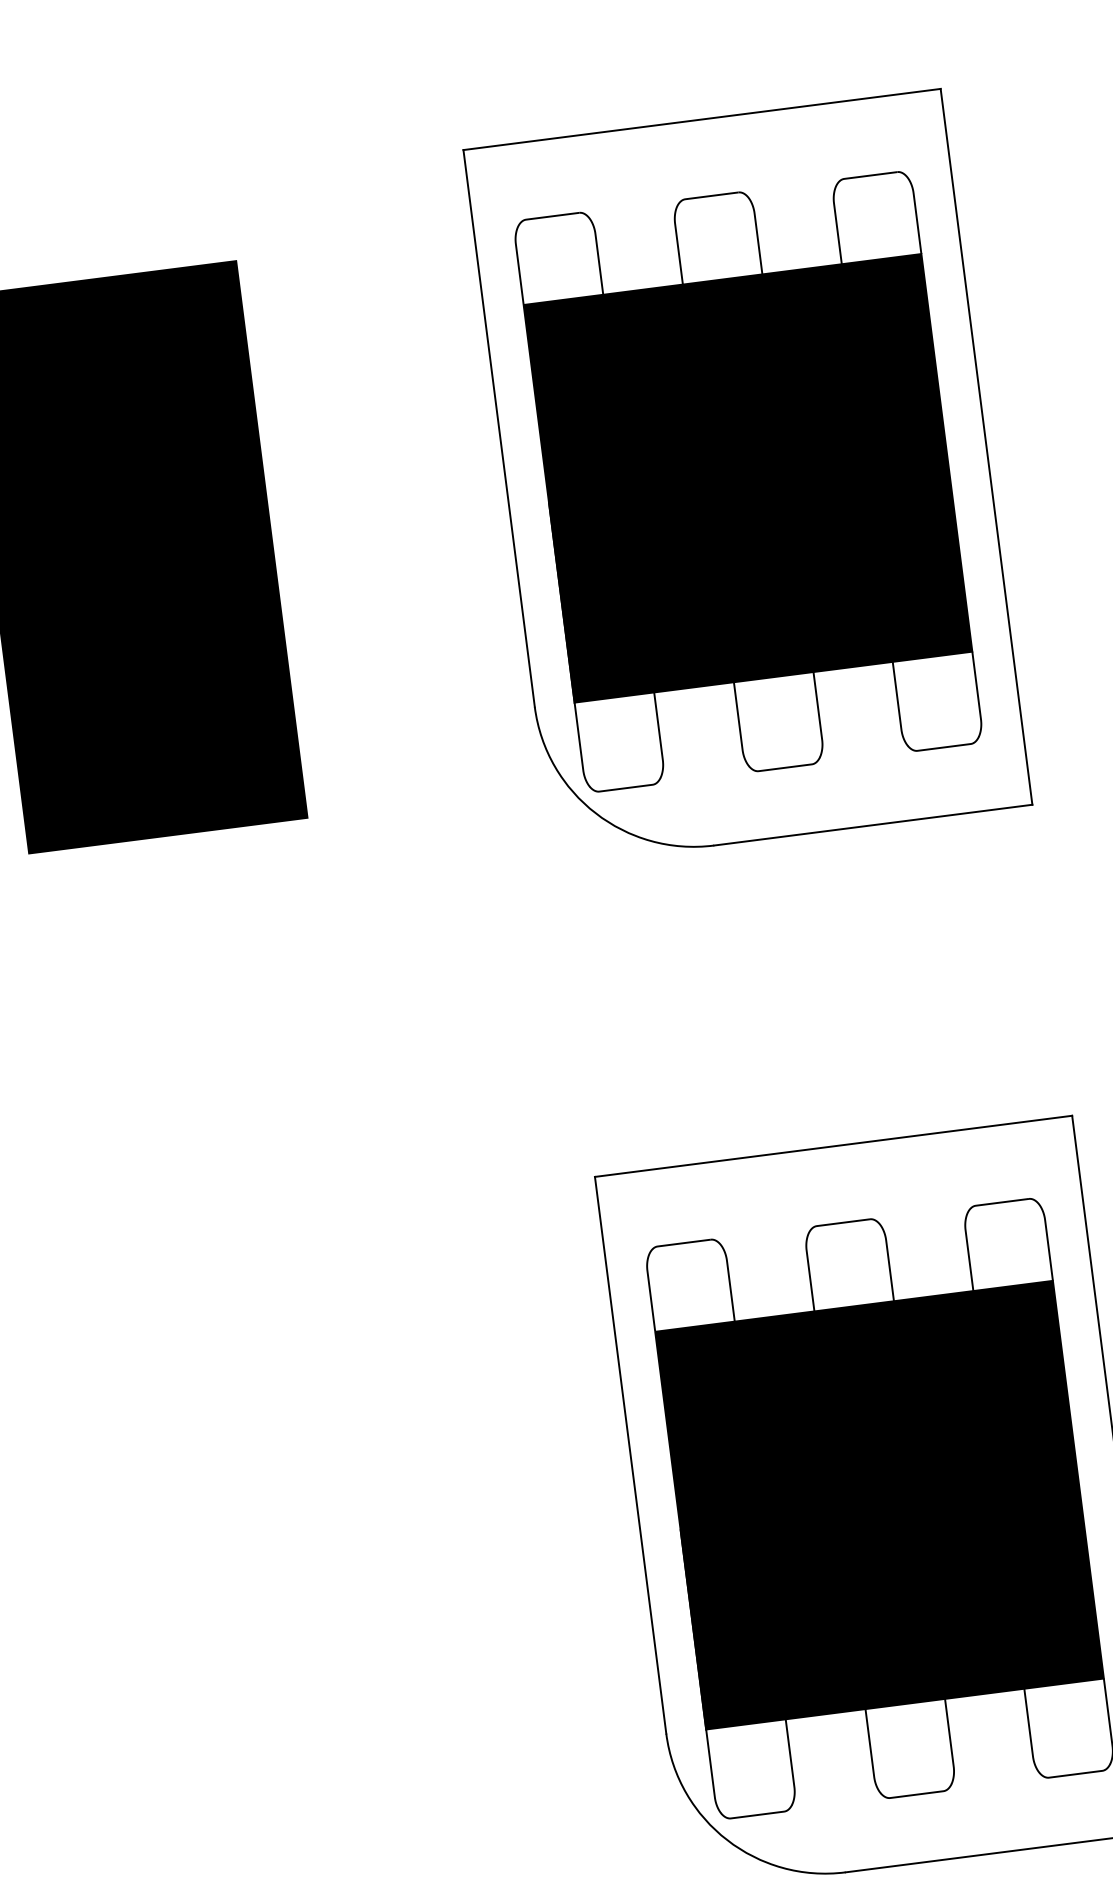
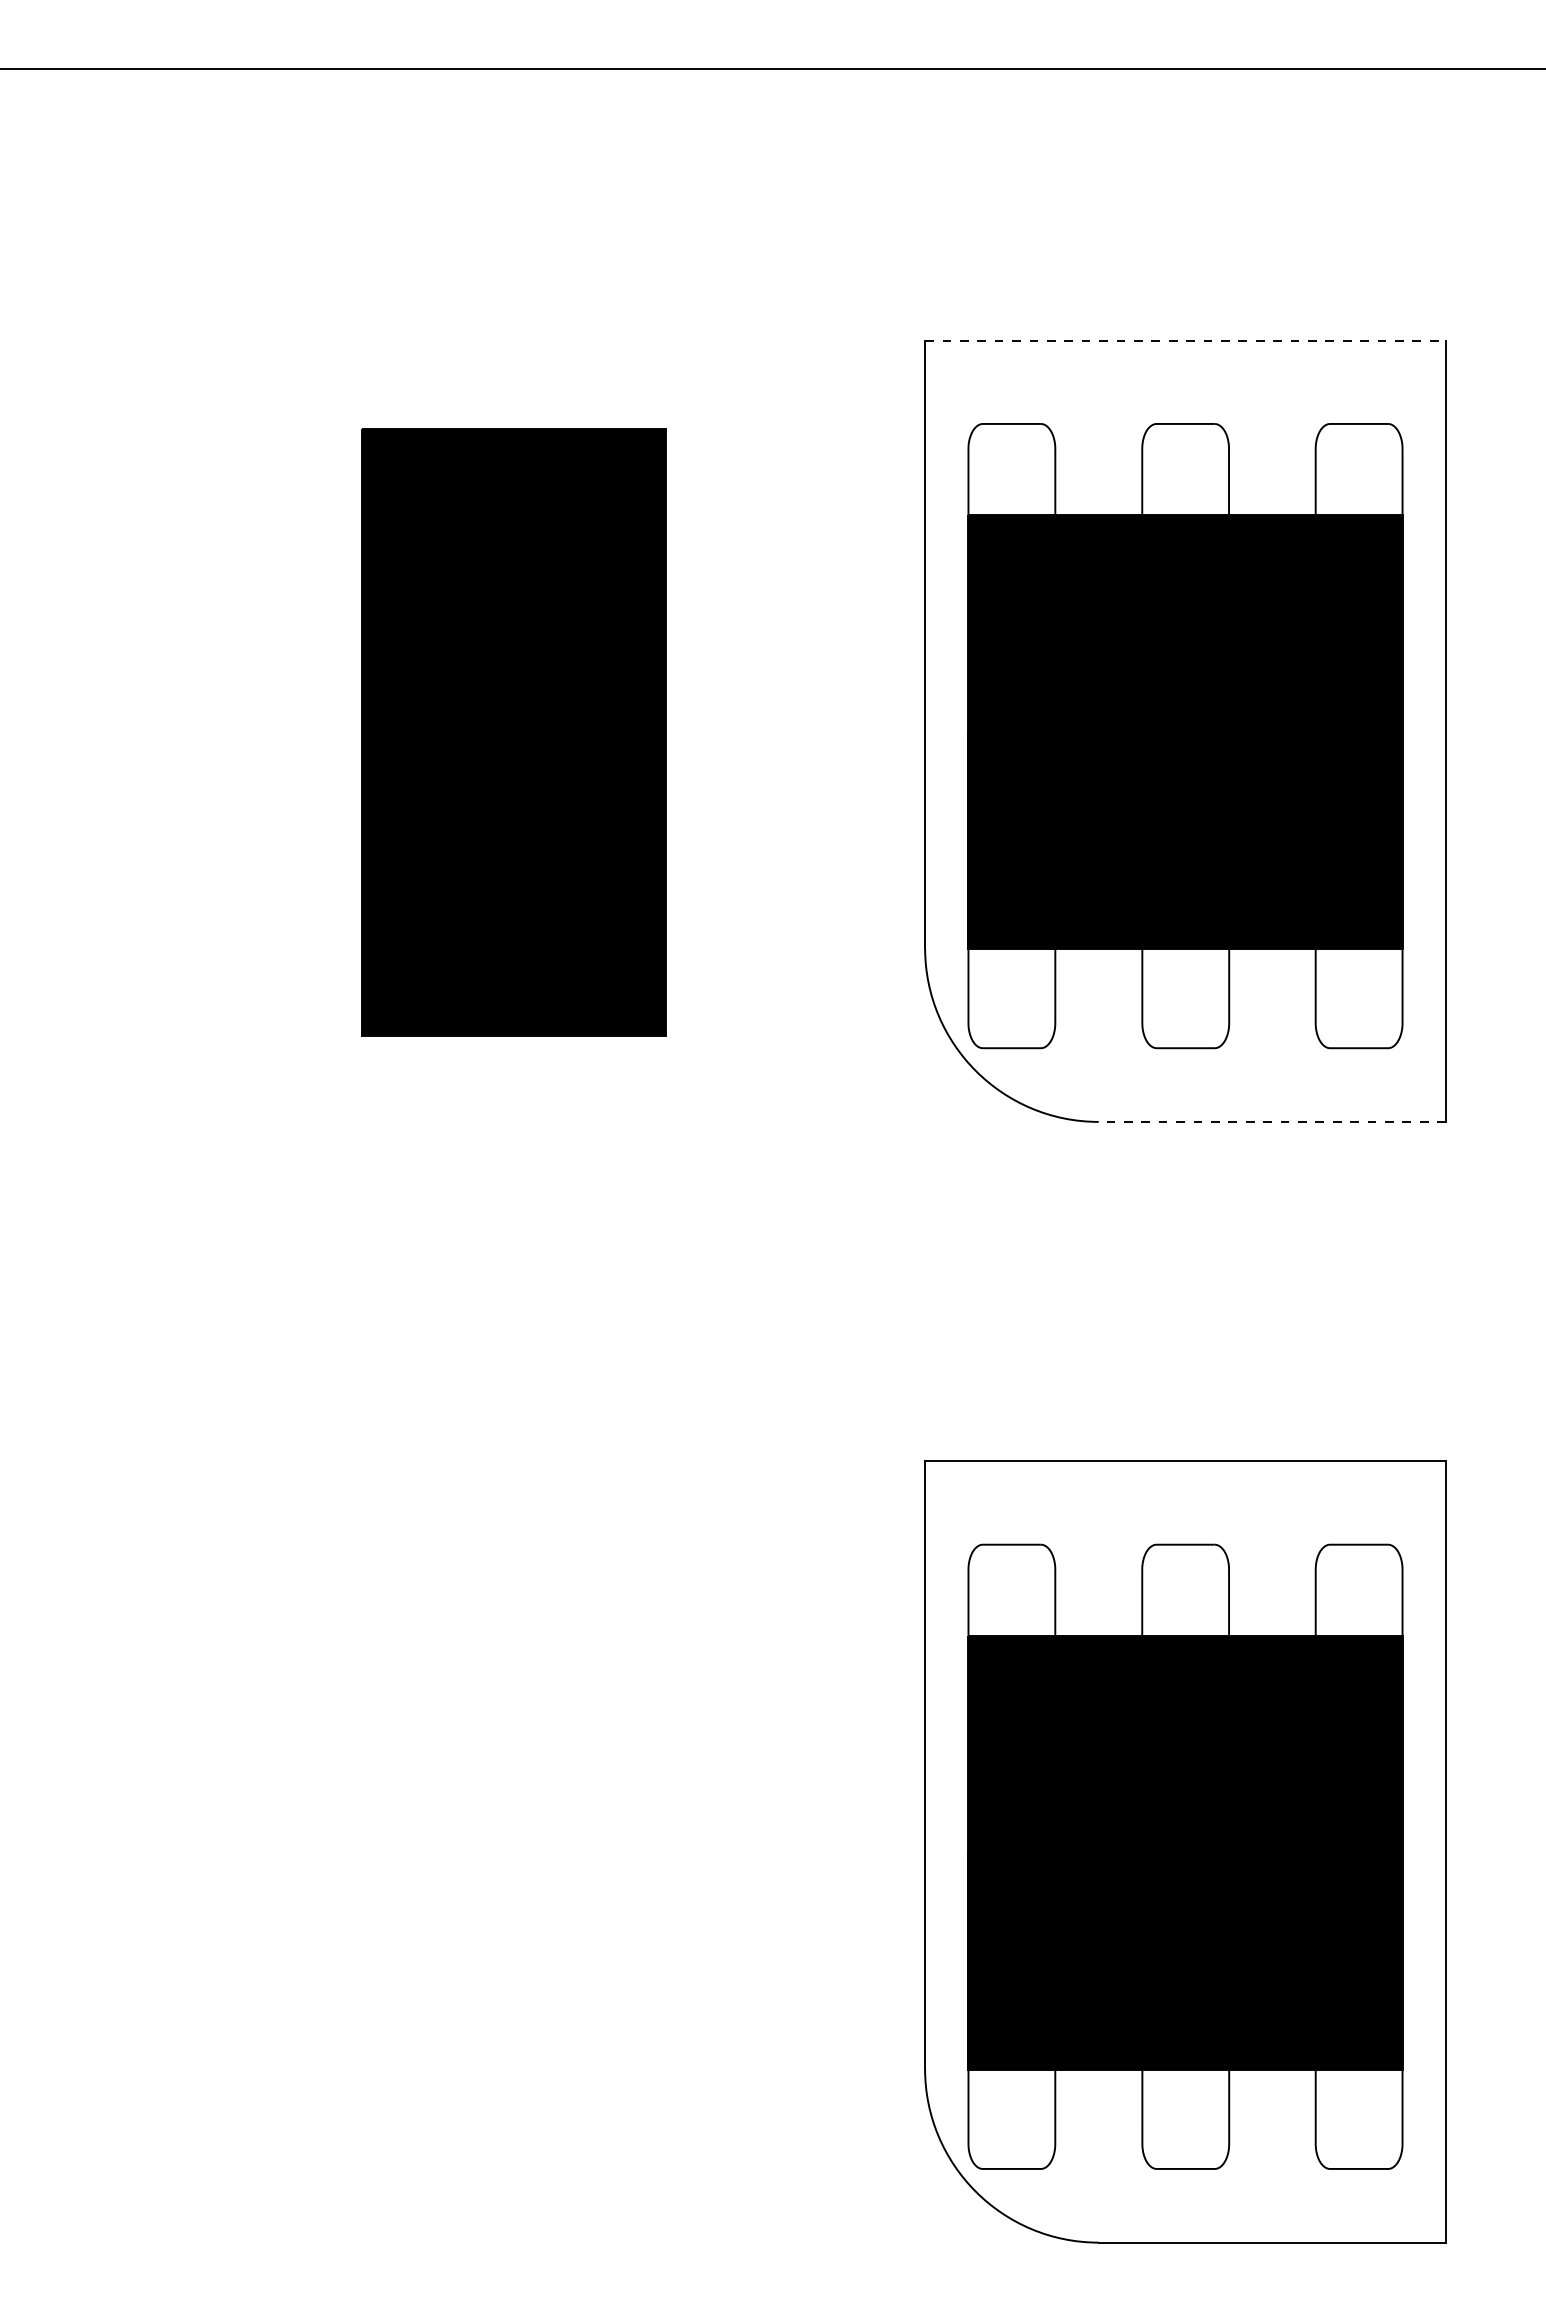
line: (702, 119) -> (1186, 340), solid -> dashed
line: (873, 824) -> (1272, 1121), solid -> dashed

